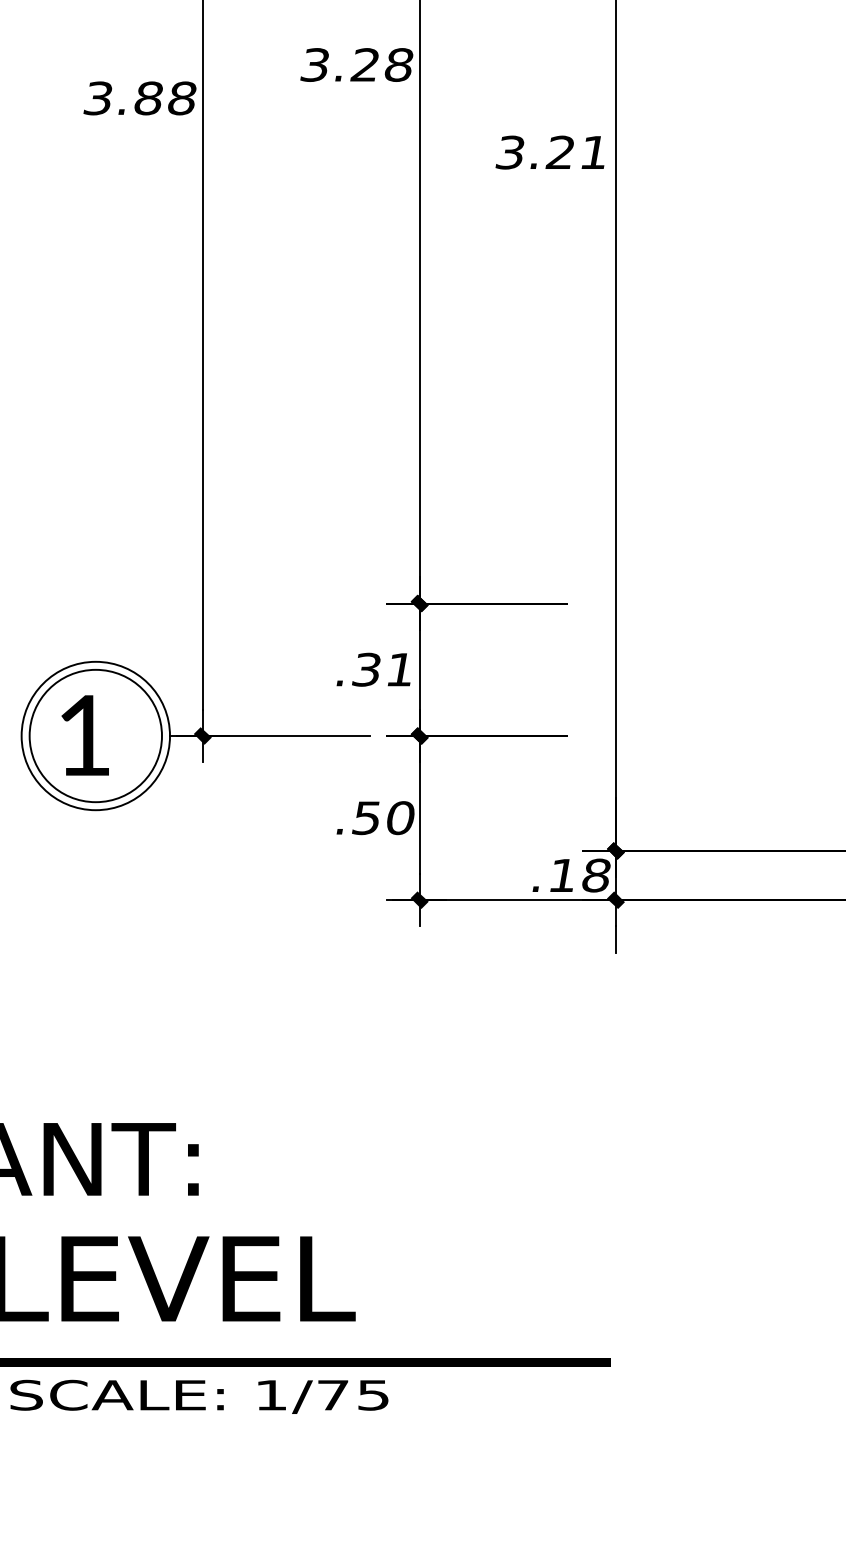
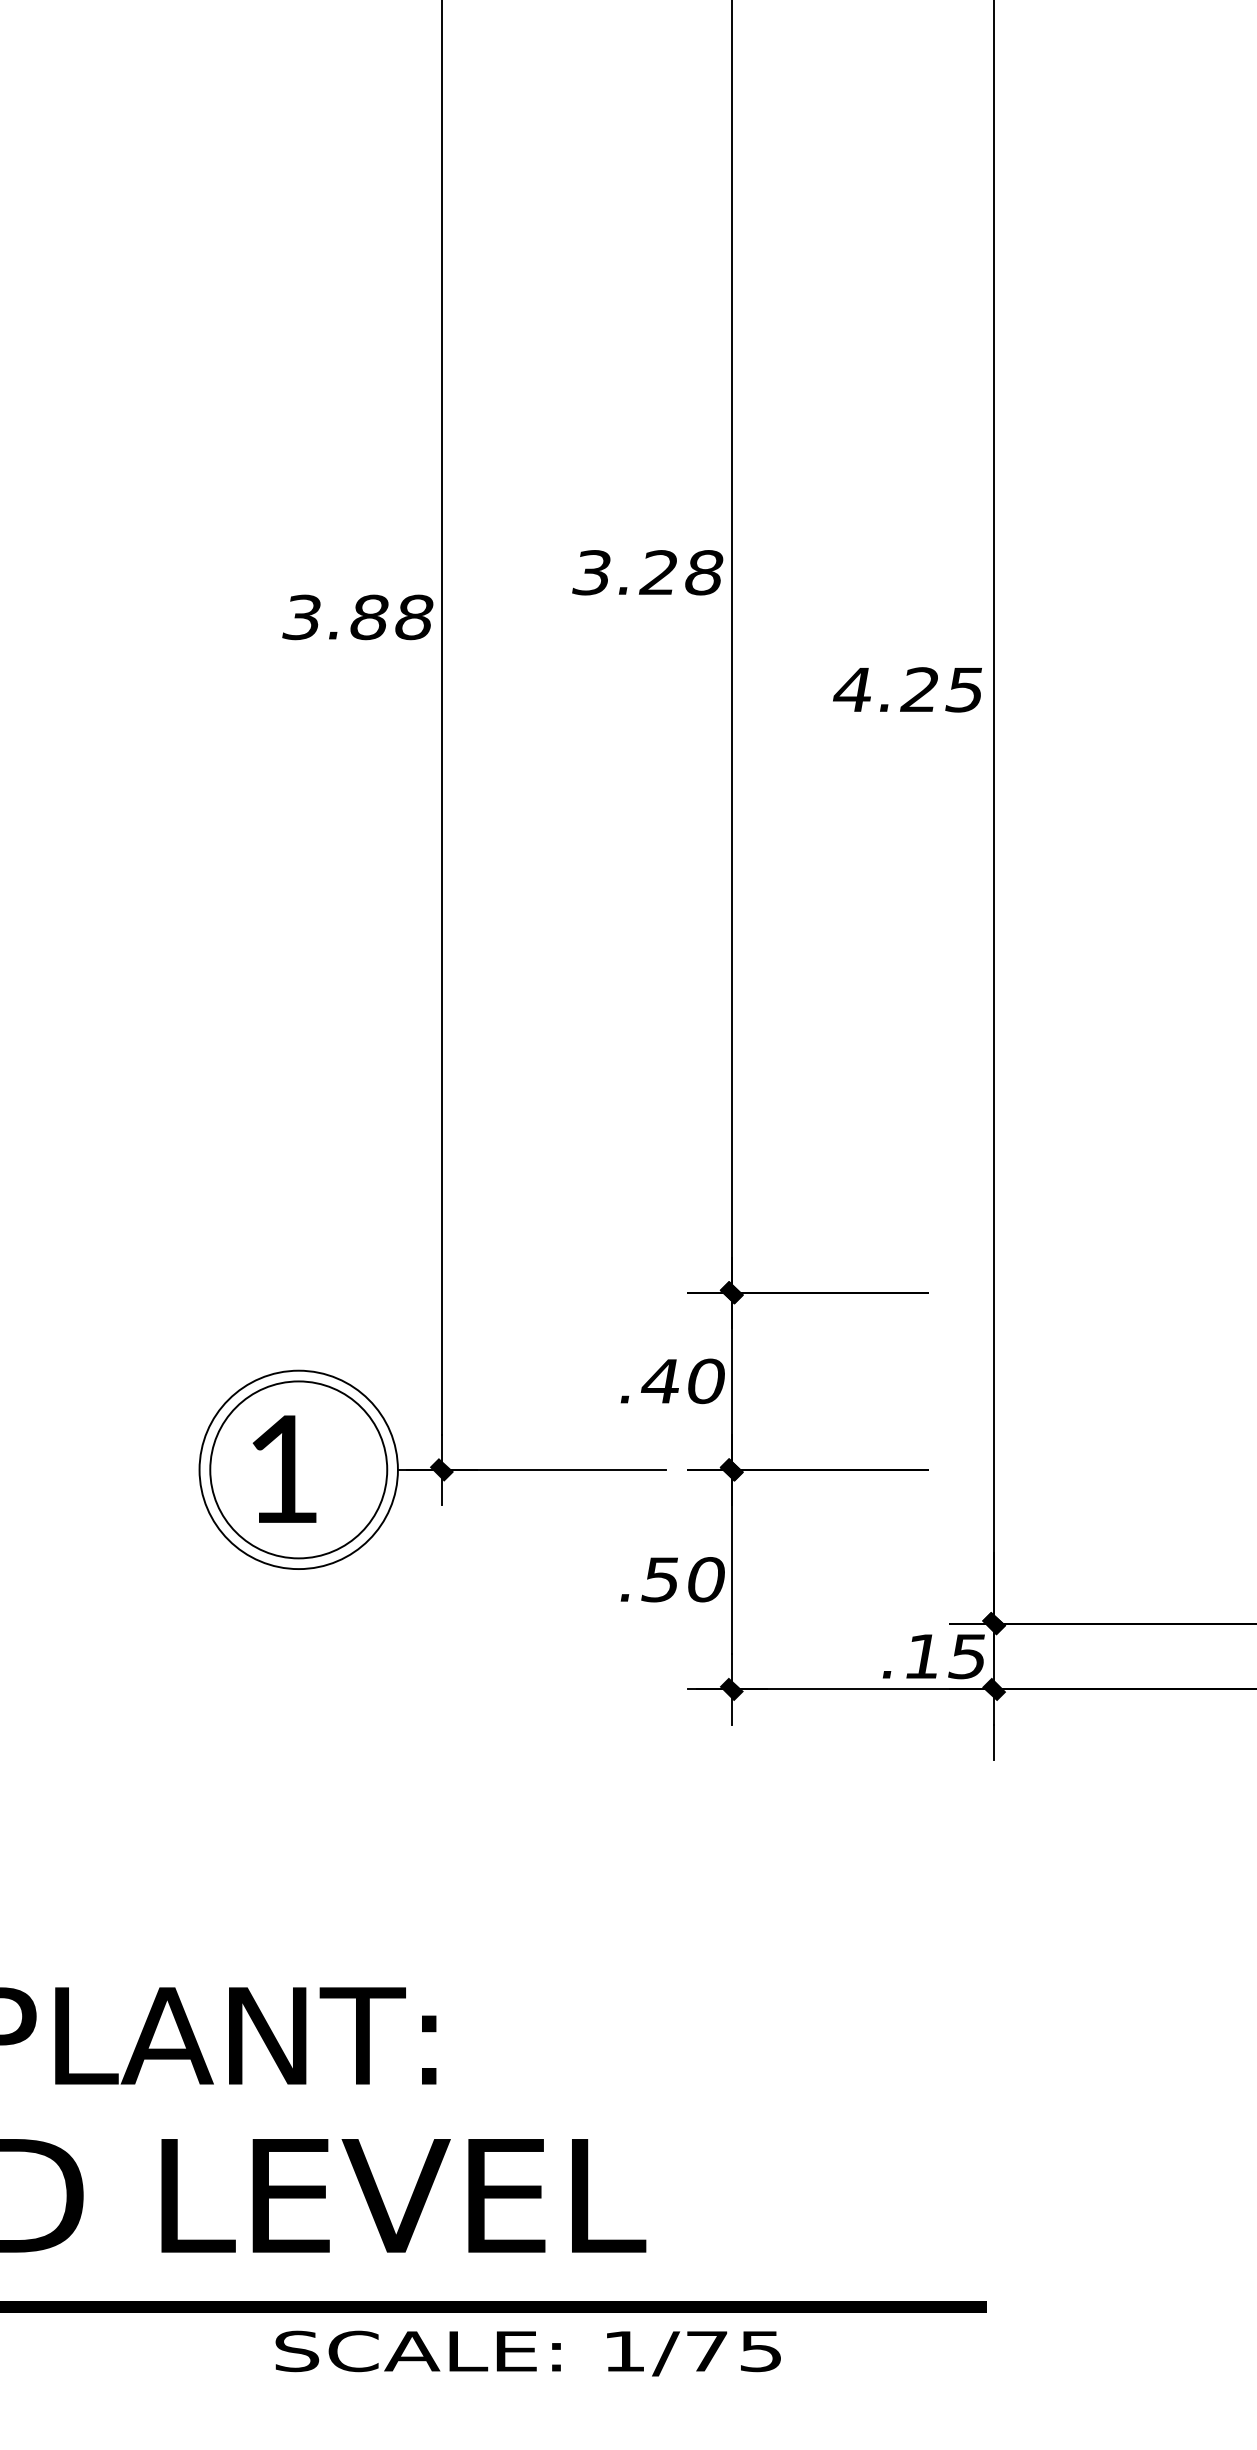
text: (551, 152) -> (907, 689), 3.21 -> 4.25
text: (382, 669) -> (682, 1381), .31 -> .40
text: (595, 875) -> (967, 1656), .18 -> .15
text: (198, 1396) -> (527, 2353), moved

